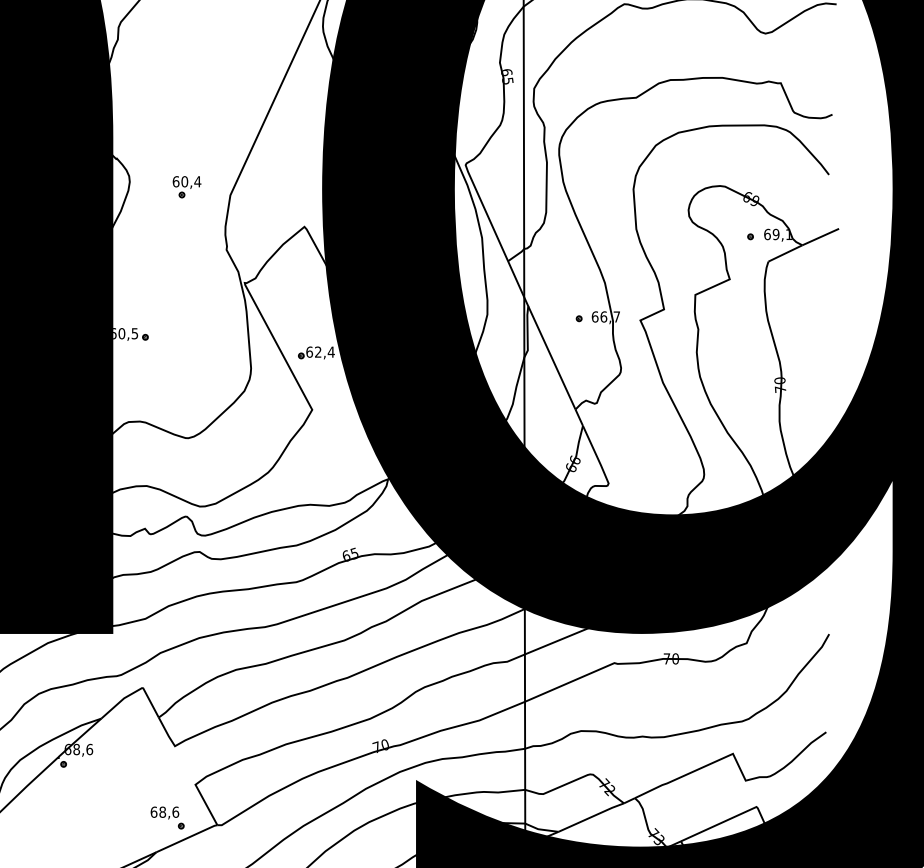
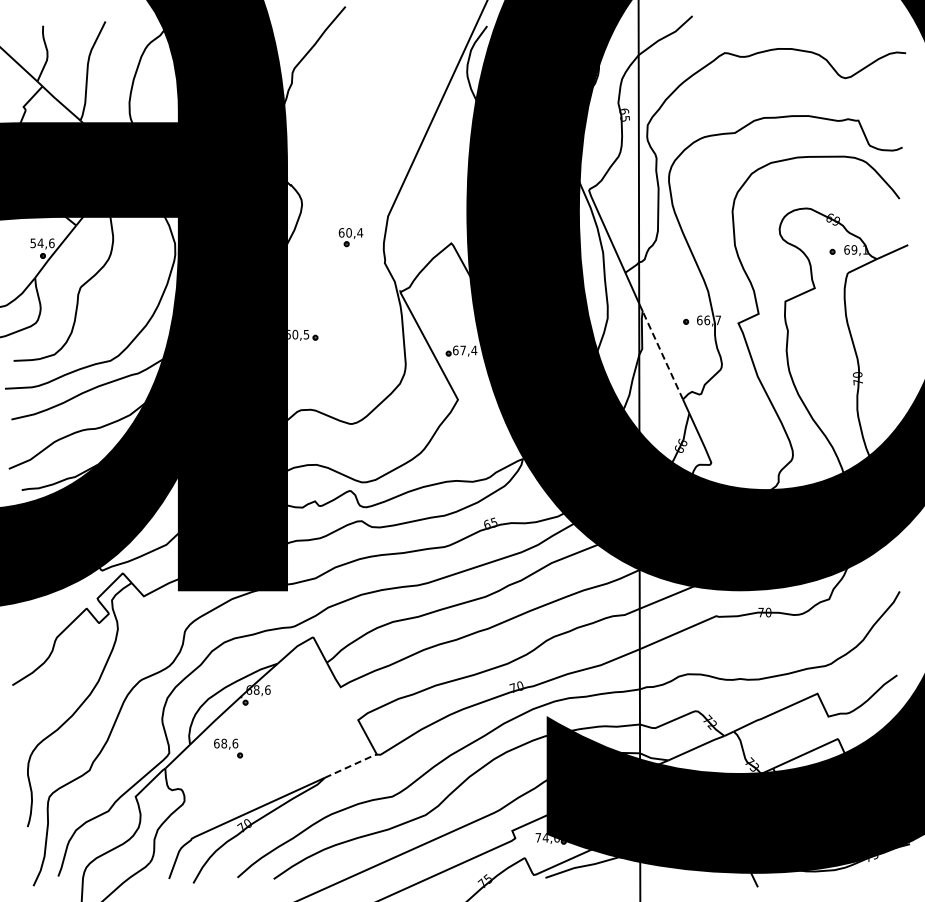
part: (186, 187) -> (350, 237), moved
text: (317, 352) -> (462, 350), 62,4 -> 67,4
line: (551, 358) -> (662, 355), solid -> dashed
part: (167, 817) -> (228, 748), moved
line: (187, 837) -> (351, 765), solid -> dashed

